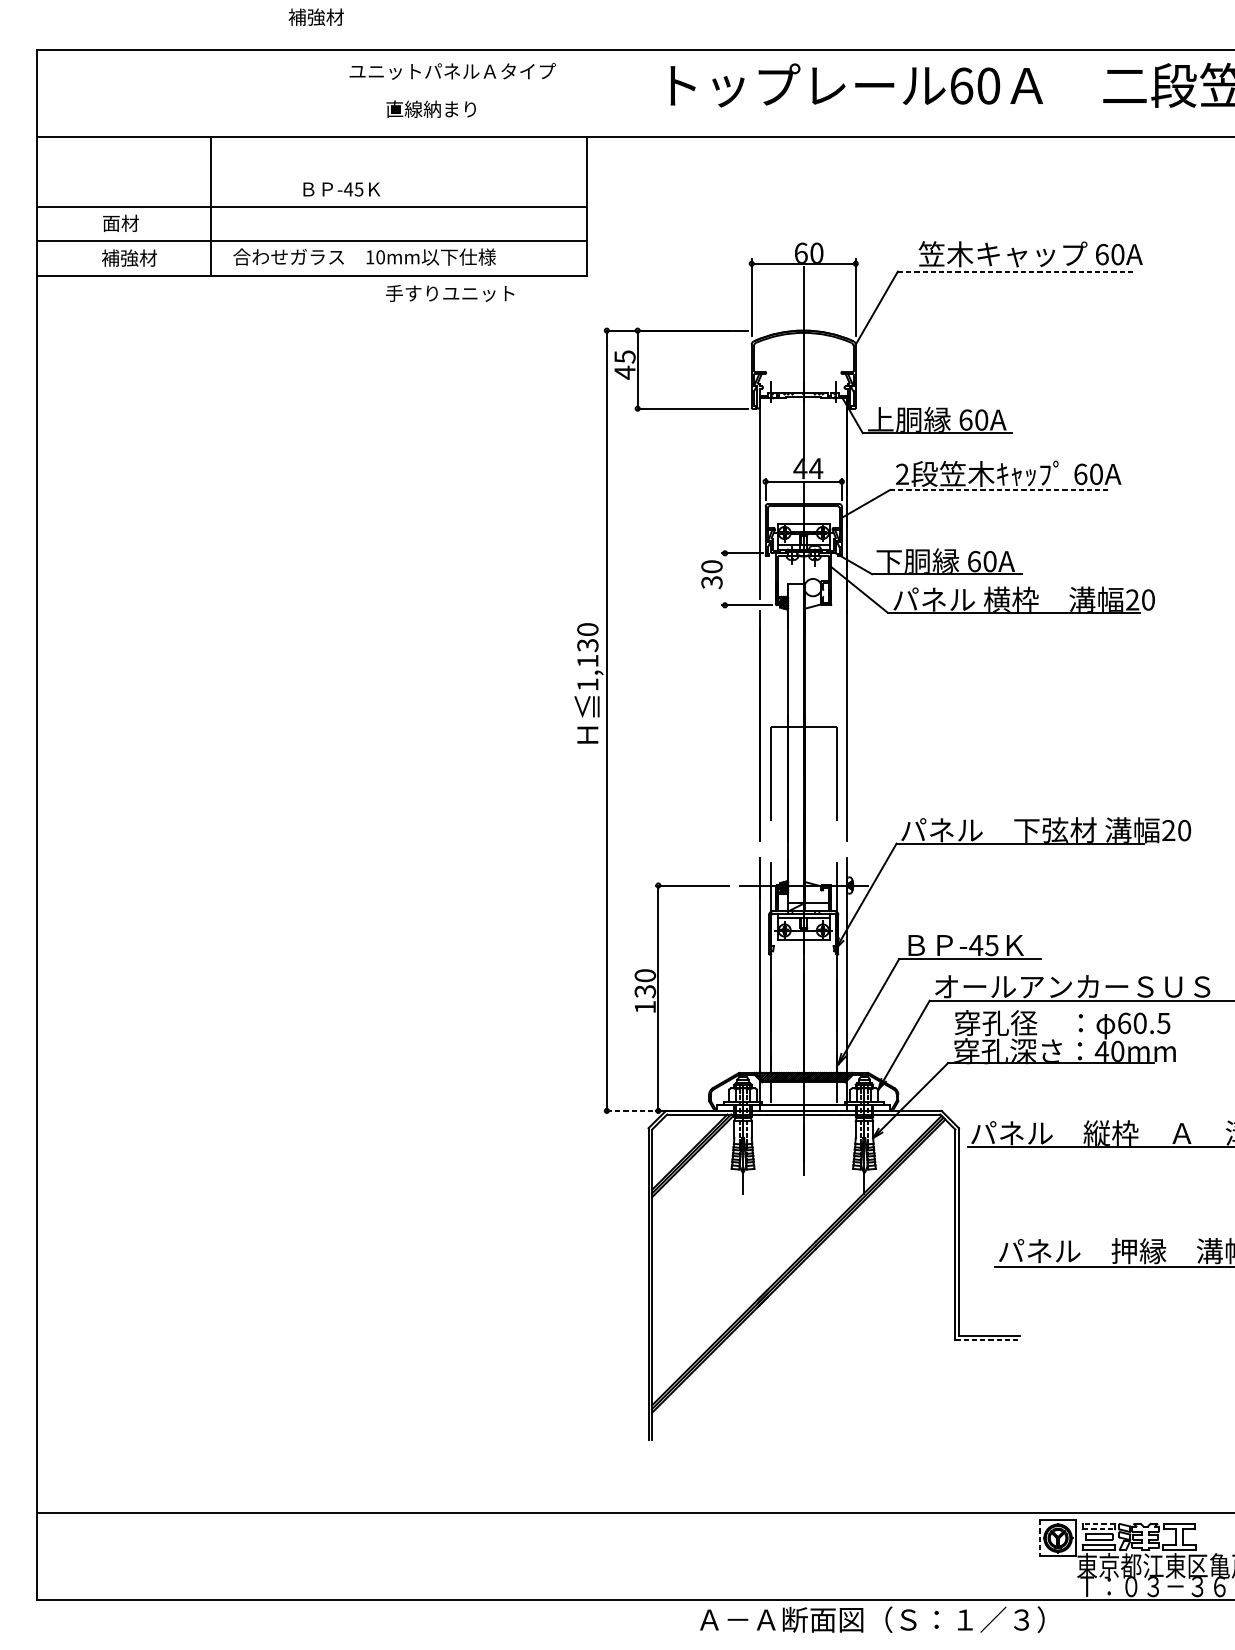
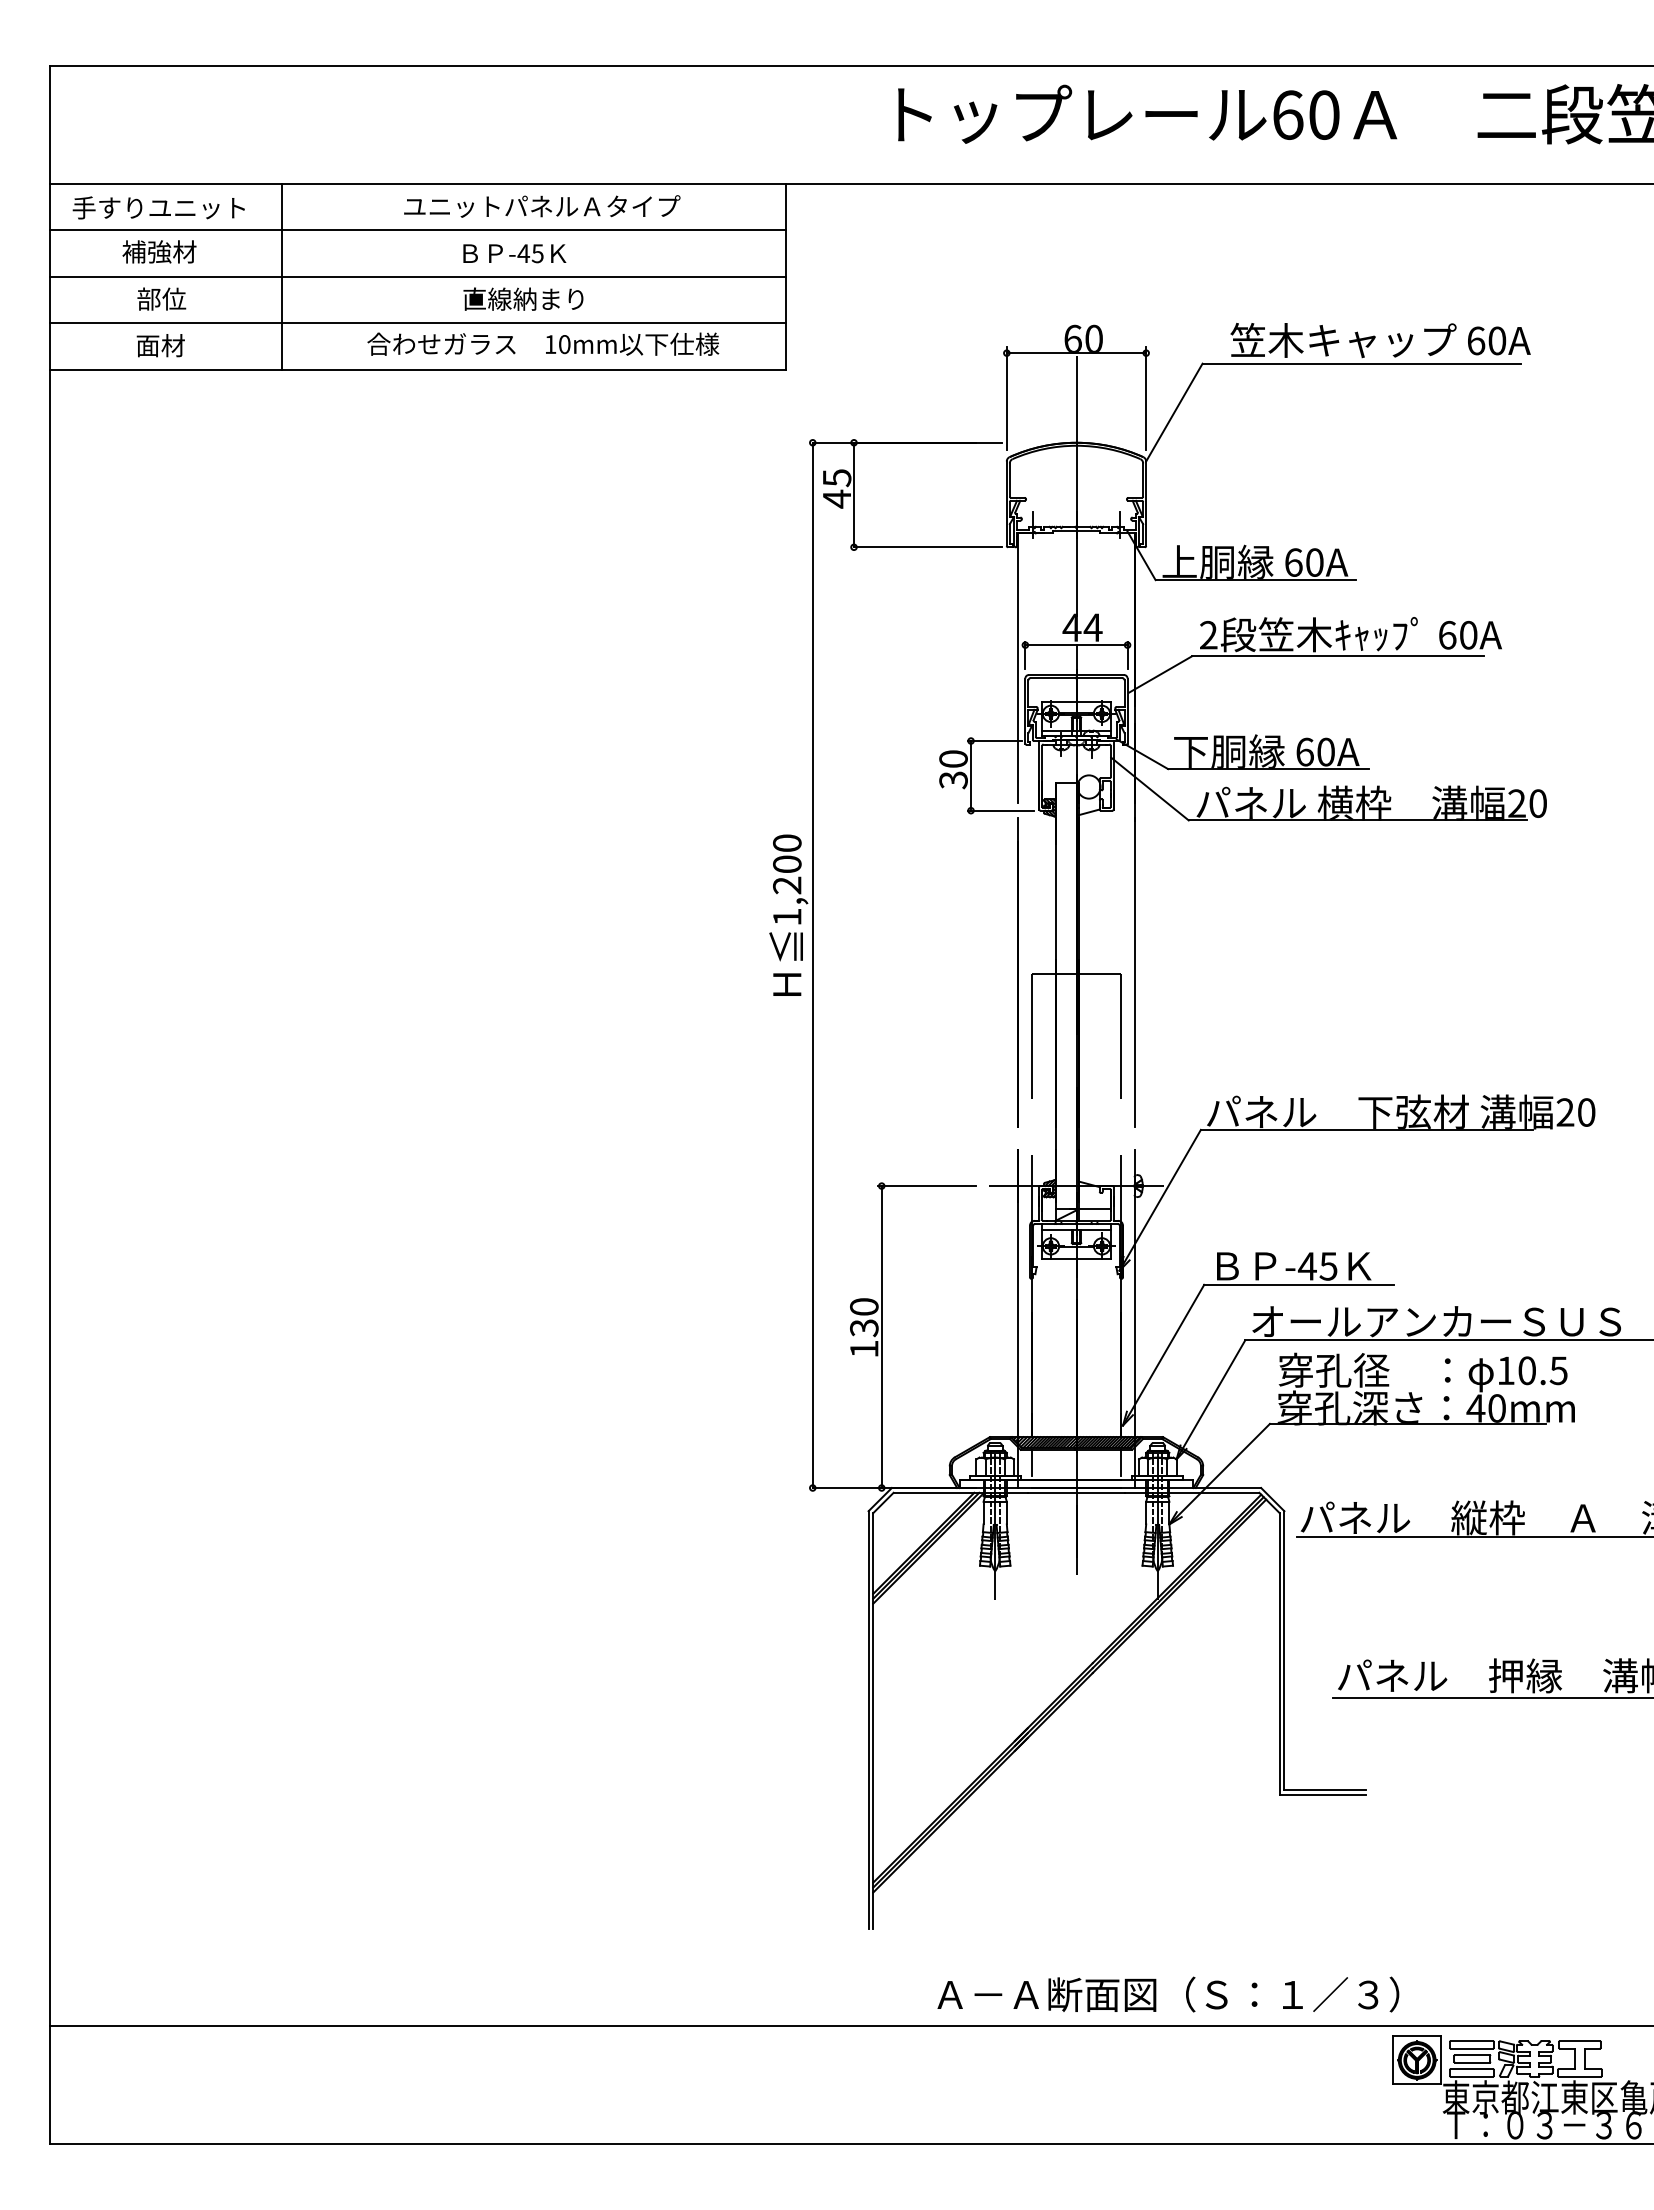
text: (316, 16) -> (159, 251), moved
text: (452, 71) -> (542, 206), moved
text: (431, 108) -> (523, 298), moved
line: (311, 172) -> (417, 230), added
text: (341, 189) -> (514, 253), moved
text: (120, 222) -> (161, 298), 面材 -> 部位
text: (364, 256) -> (543, 343), moved
text: (129, 258) -> (173, 345), 補強材 -> 面材
line: (1017, 271) -> (1362, 363), dashed -> solid
text: (449, 293) -> (158, 207), moved
line: (998, 490) -> (1337, 656), dashed -> solid
line: (725, 579) -> (971, 775), added
text: (588, 652) -> (787, 874), 1,130 -> 1,200
text: (1124, 1023) -> (1506, 1370), 60.5 -> 10.5
line: (632, 1111) -> (847, 1488), dashed -> solid
line: (987, 1339) -> (1322, 1794), dashed -> solid
line: (1098, 1524) -> (1471, 2041), dashed -> solid
line: (1099, 1529) -> (1472, 2048), dashed -> solid
line: (1040, 1538) -> (1393, 2060), dashed -> solid
text: (872, 1619) -> (1168, 1994), moved

